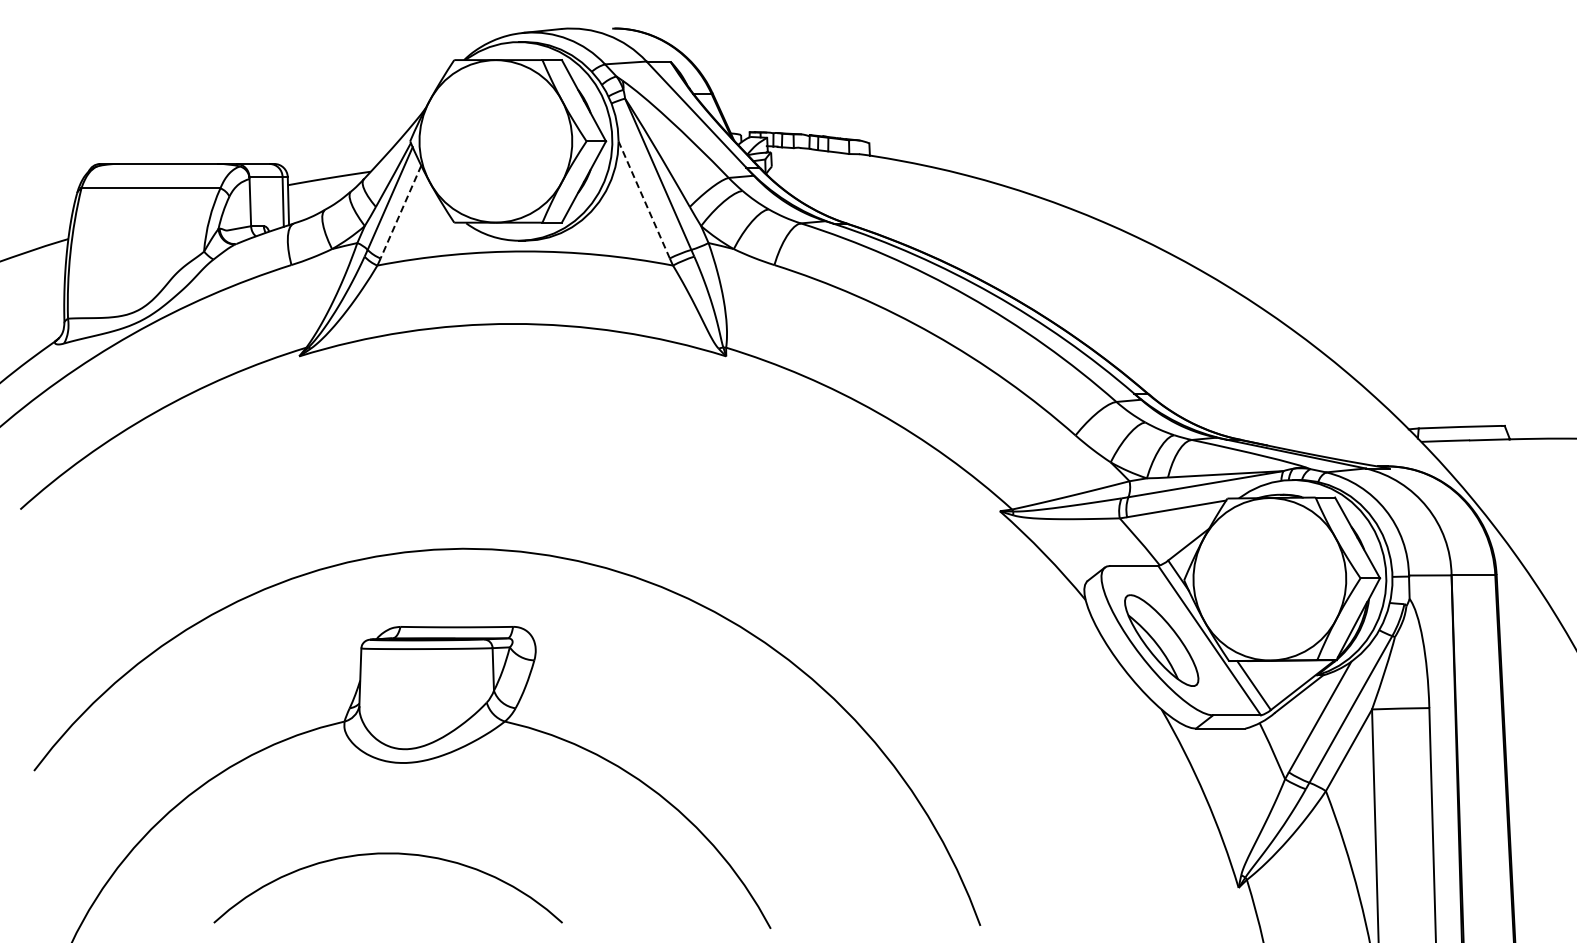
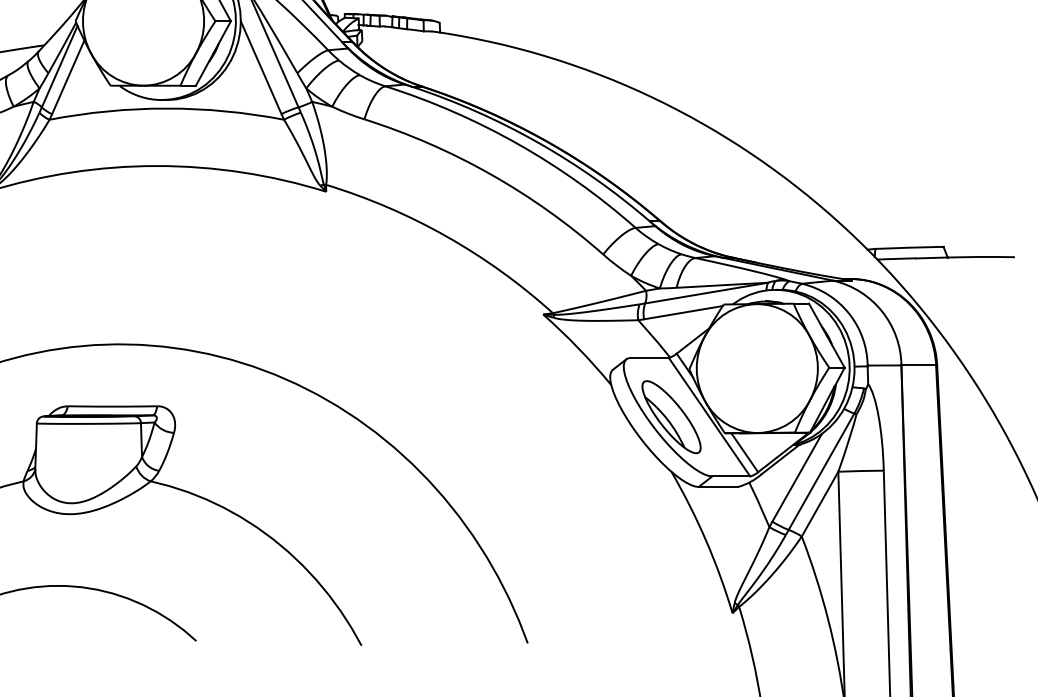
line: (644, 199) -> (261, 67), dashed -> solid
line: (400, 212) -> (67, 77), dashed -> solid

